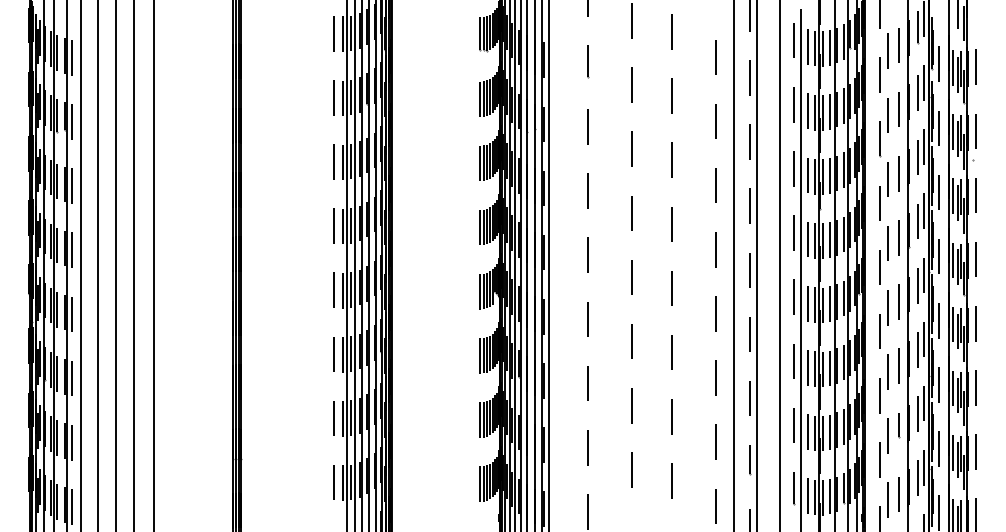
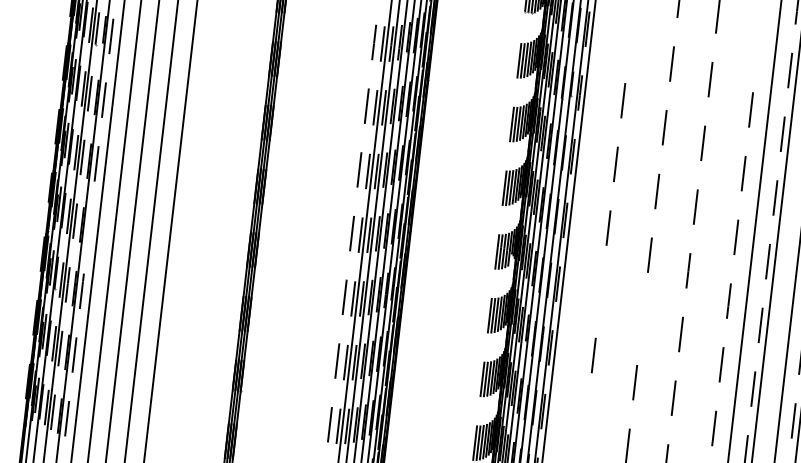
line: (716, 57) -> (758, 46), removed
line: (588, 61) -> (631, 35), removed
line: (72, 314) -> (89, 227), removed
line: (587, 319) -> (600, 291), removed
line: (631, 341) -> (641, 318), removed
line: (587, 447) -> (585, 418), removed

